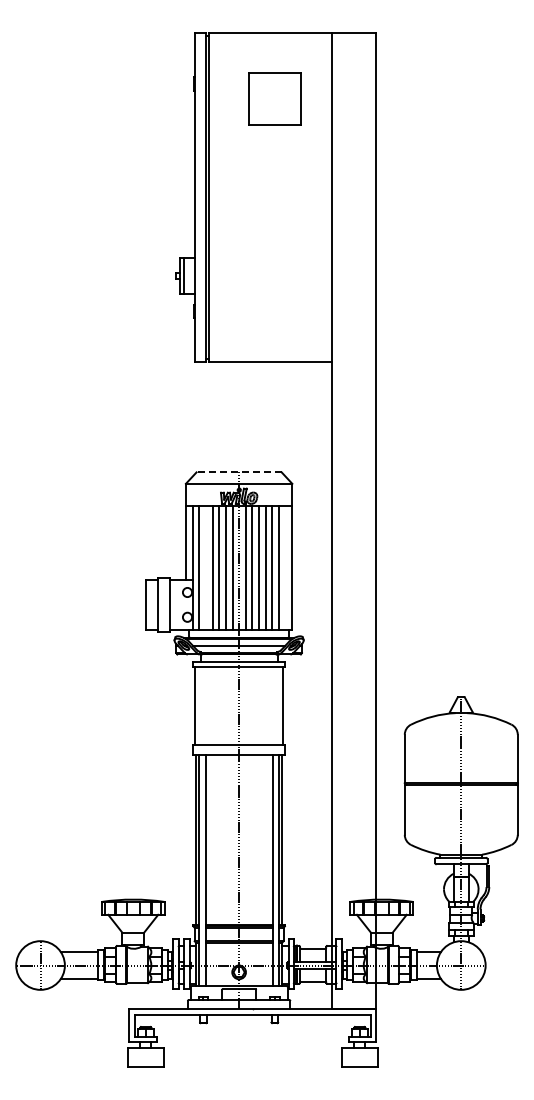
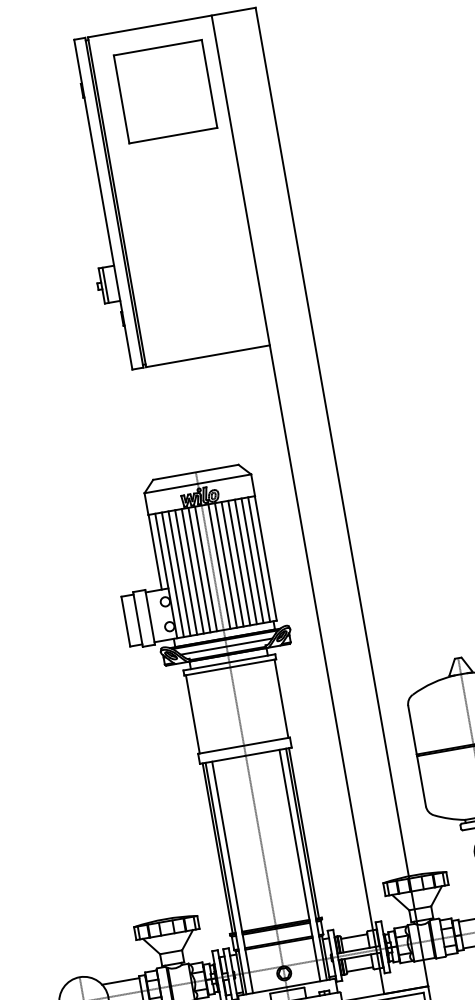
part: (274, 98) -> (165, 91), size x1.67
line: (239, 472) -> (196, 472), dashed -> solid
line: (206, 567) -> (179, 573), added
line: (285, 567) -> (259, 559), added

